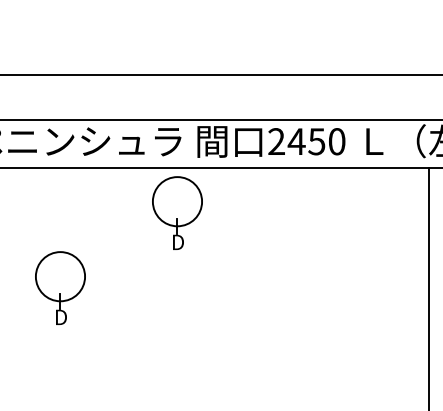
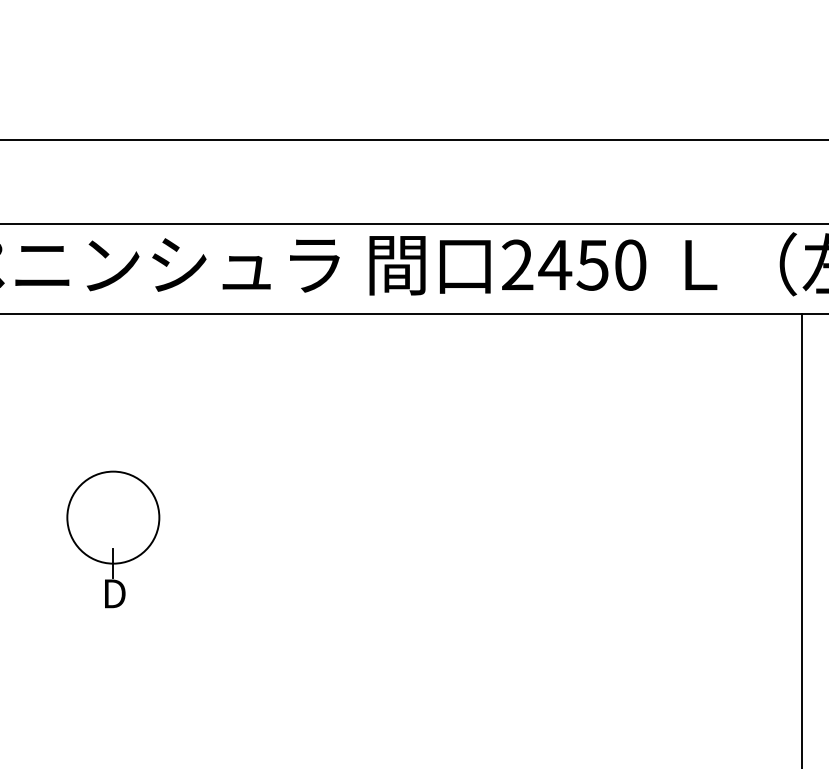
part: (177, 212) -> (332, 397), removed

